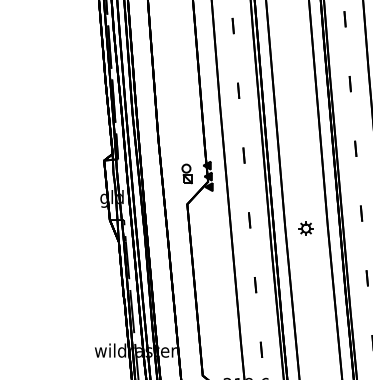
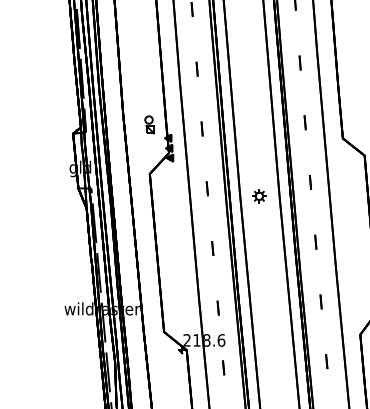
part: (186, 173) -> (149, 124), moved

